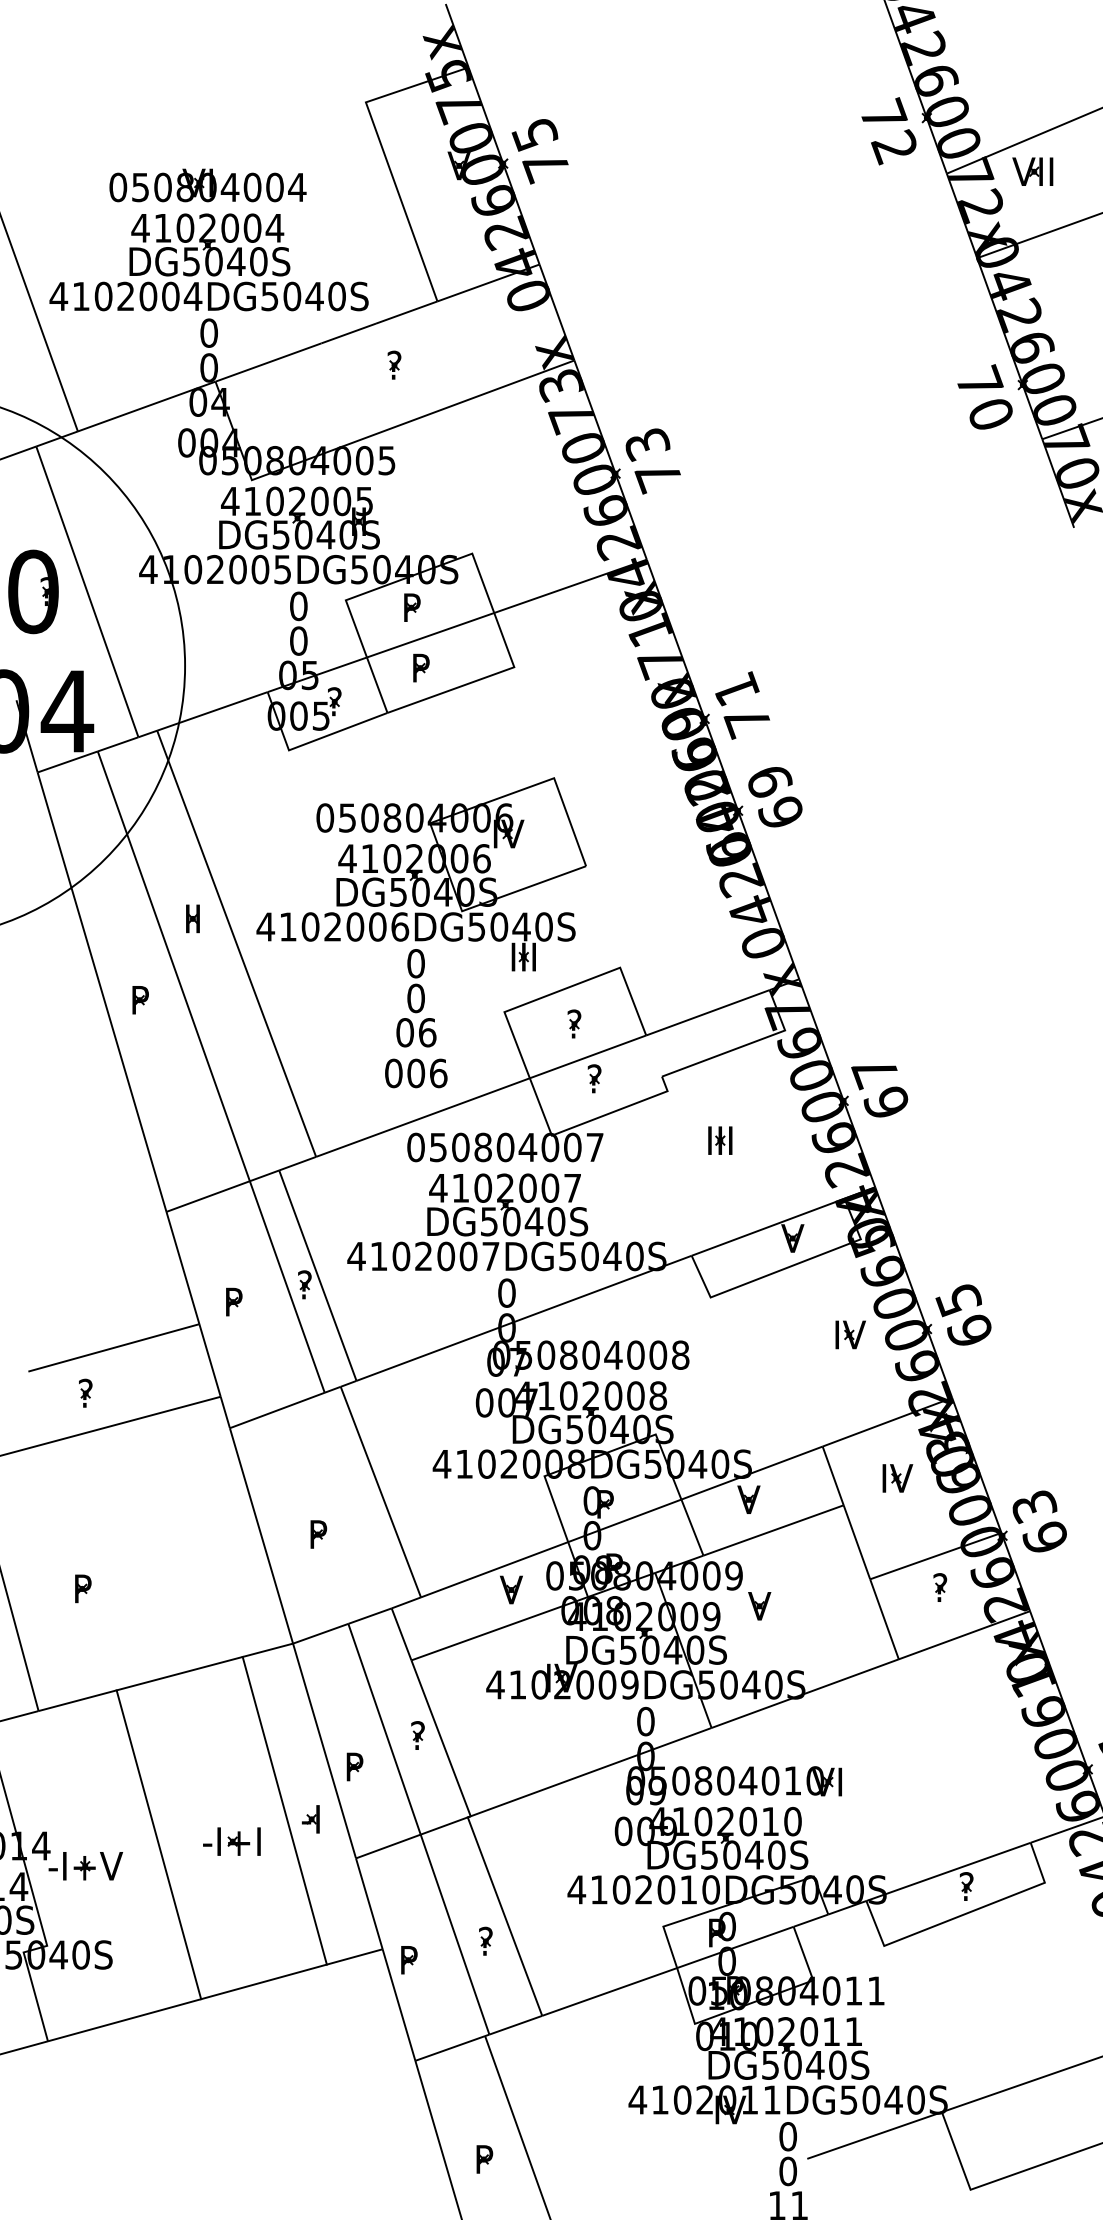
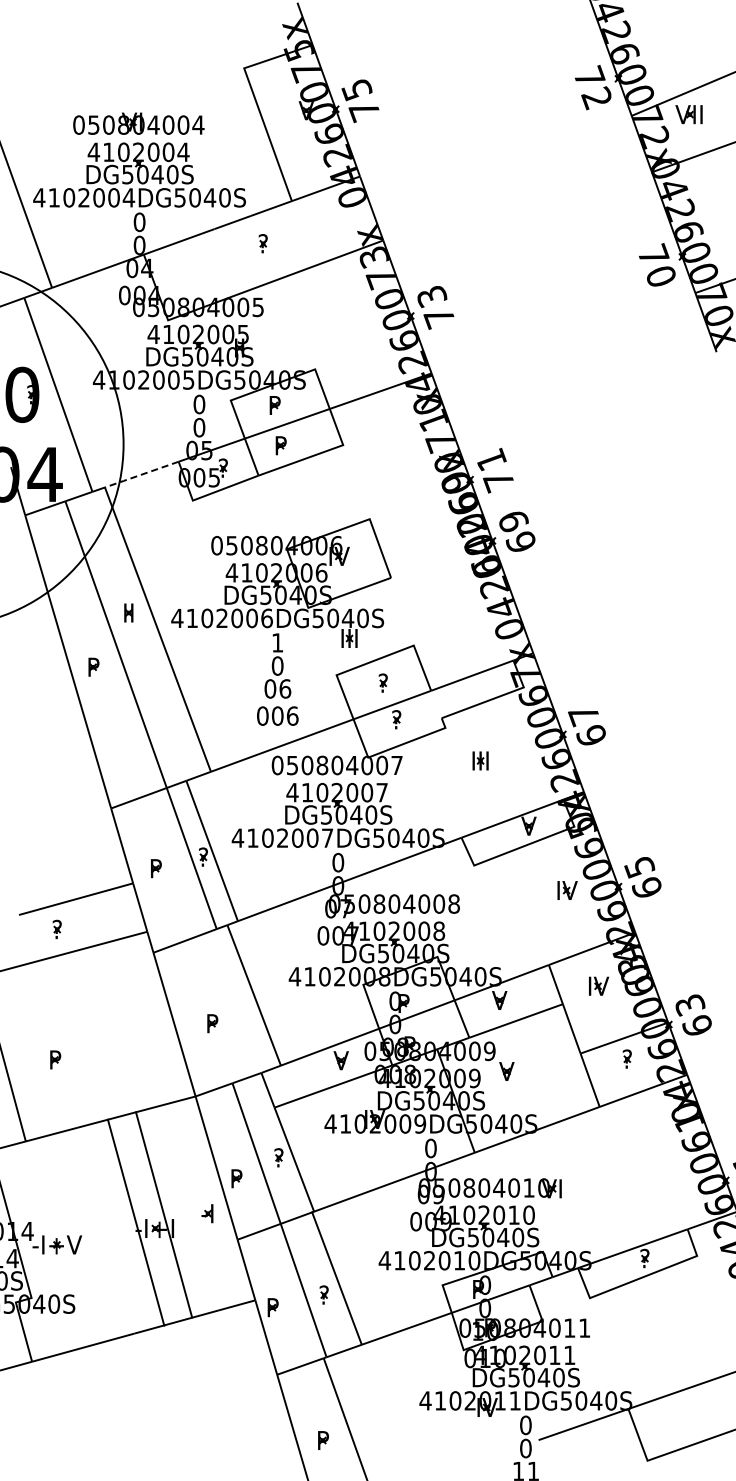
line: (210, 712) -> (140, 475), solid -> dashed
text: (415, 963) -> (277, 642), 0 -> 1
line: (285, 1810) -> (164, 1214), moved
line: (157, 1844) -> (135, 1222), moved

